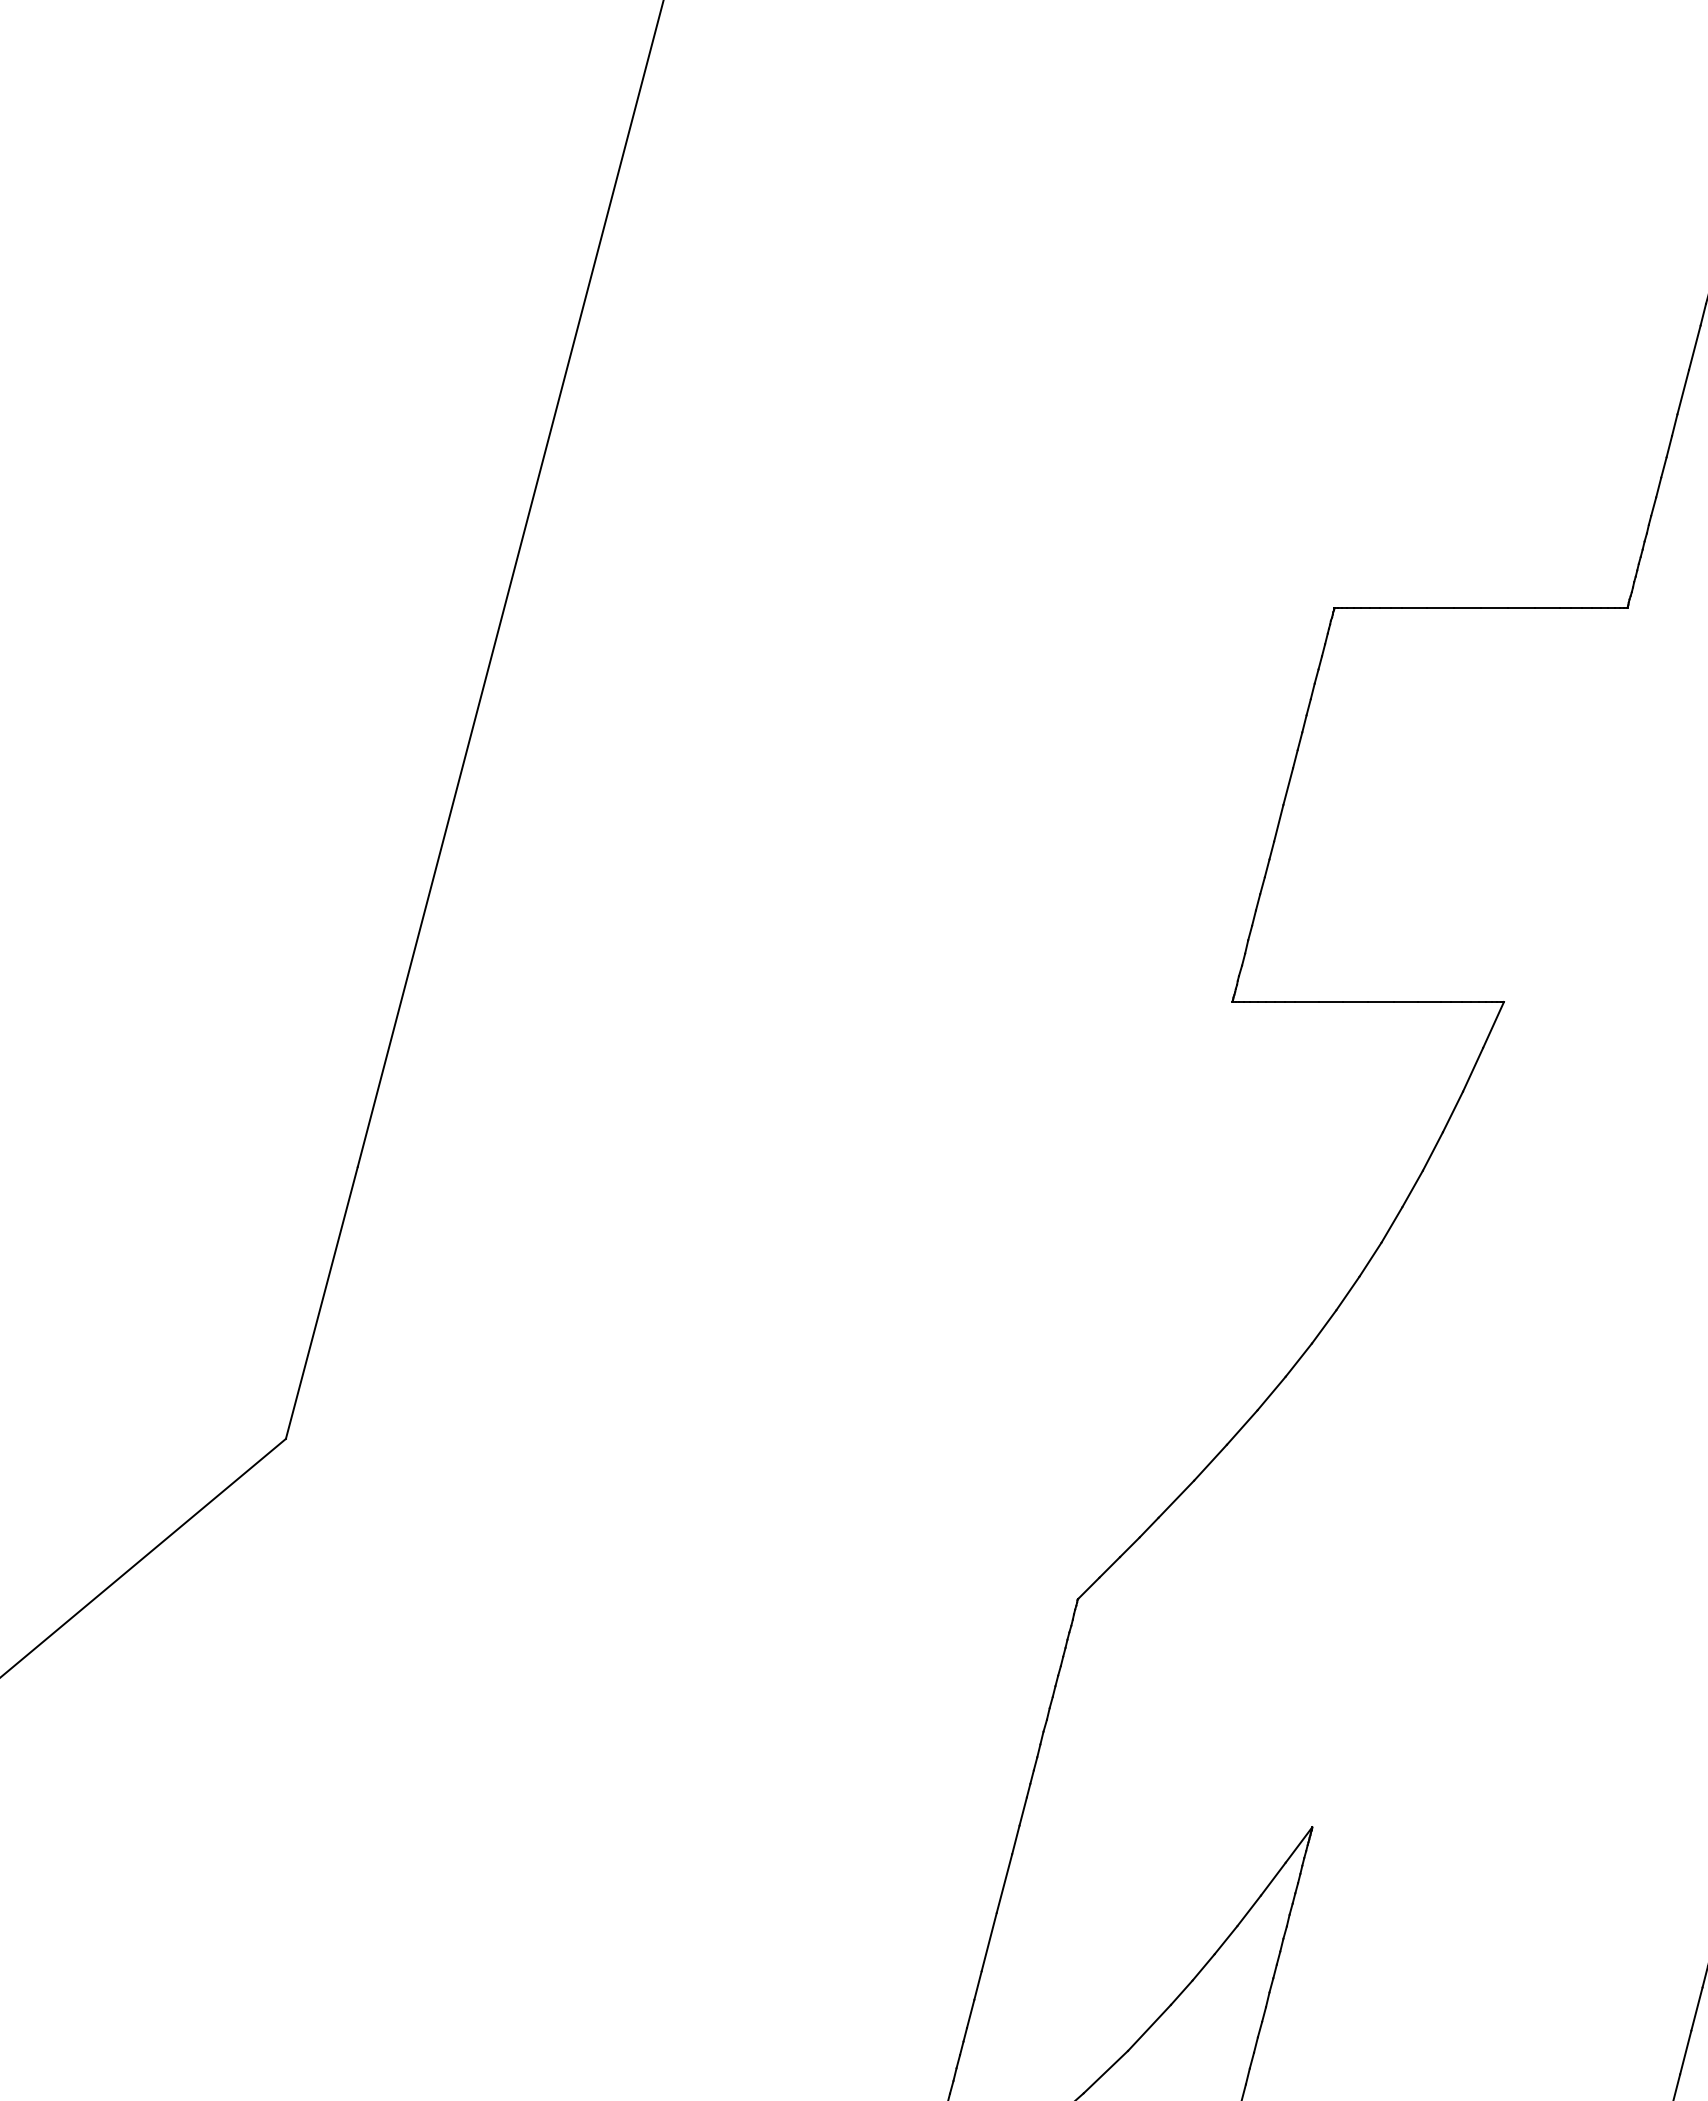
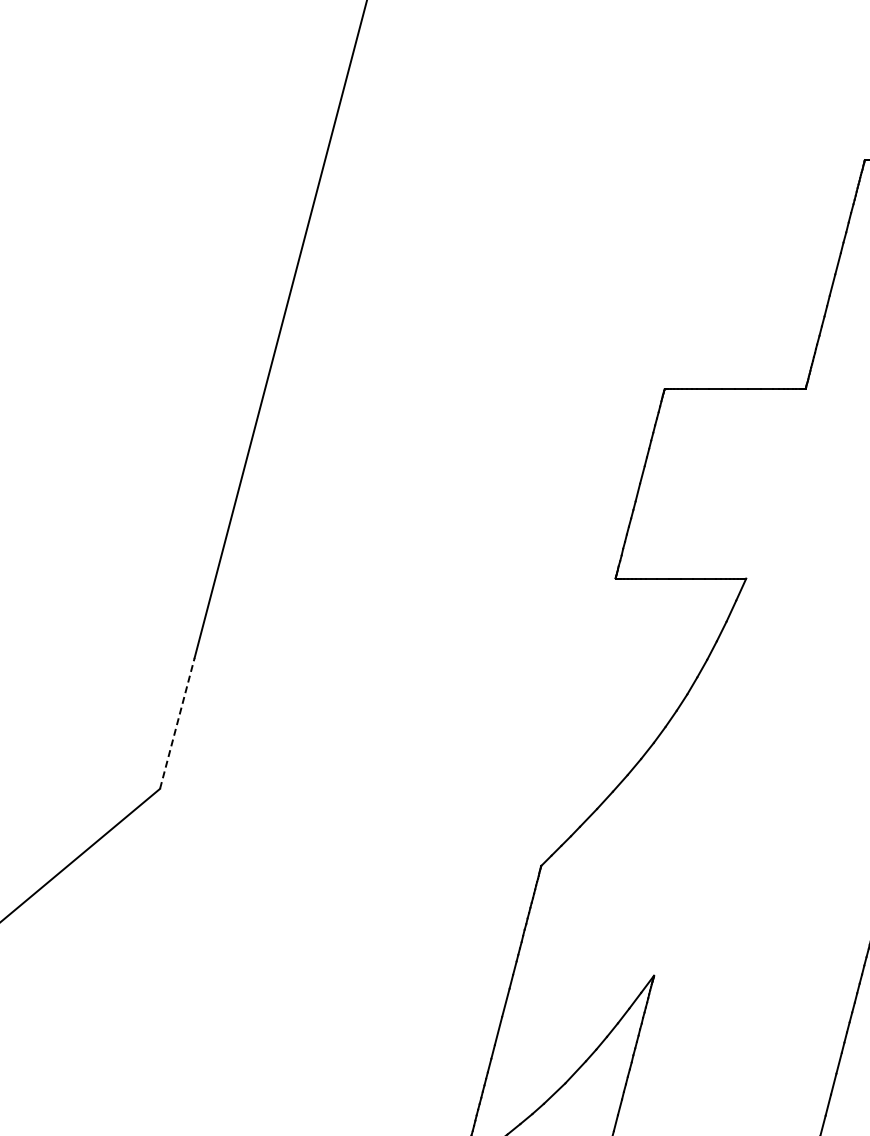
line: (322, 1303) -> (177, 723), solid -> dashed

